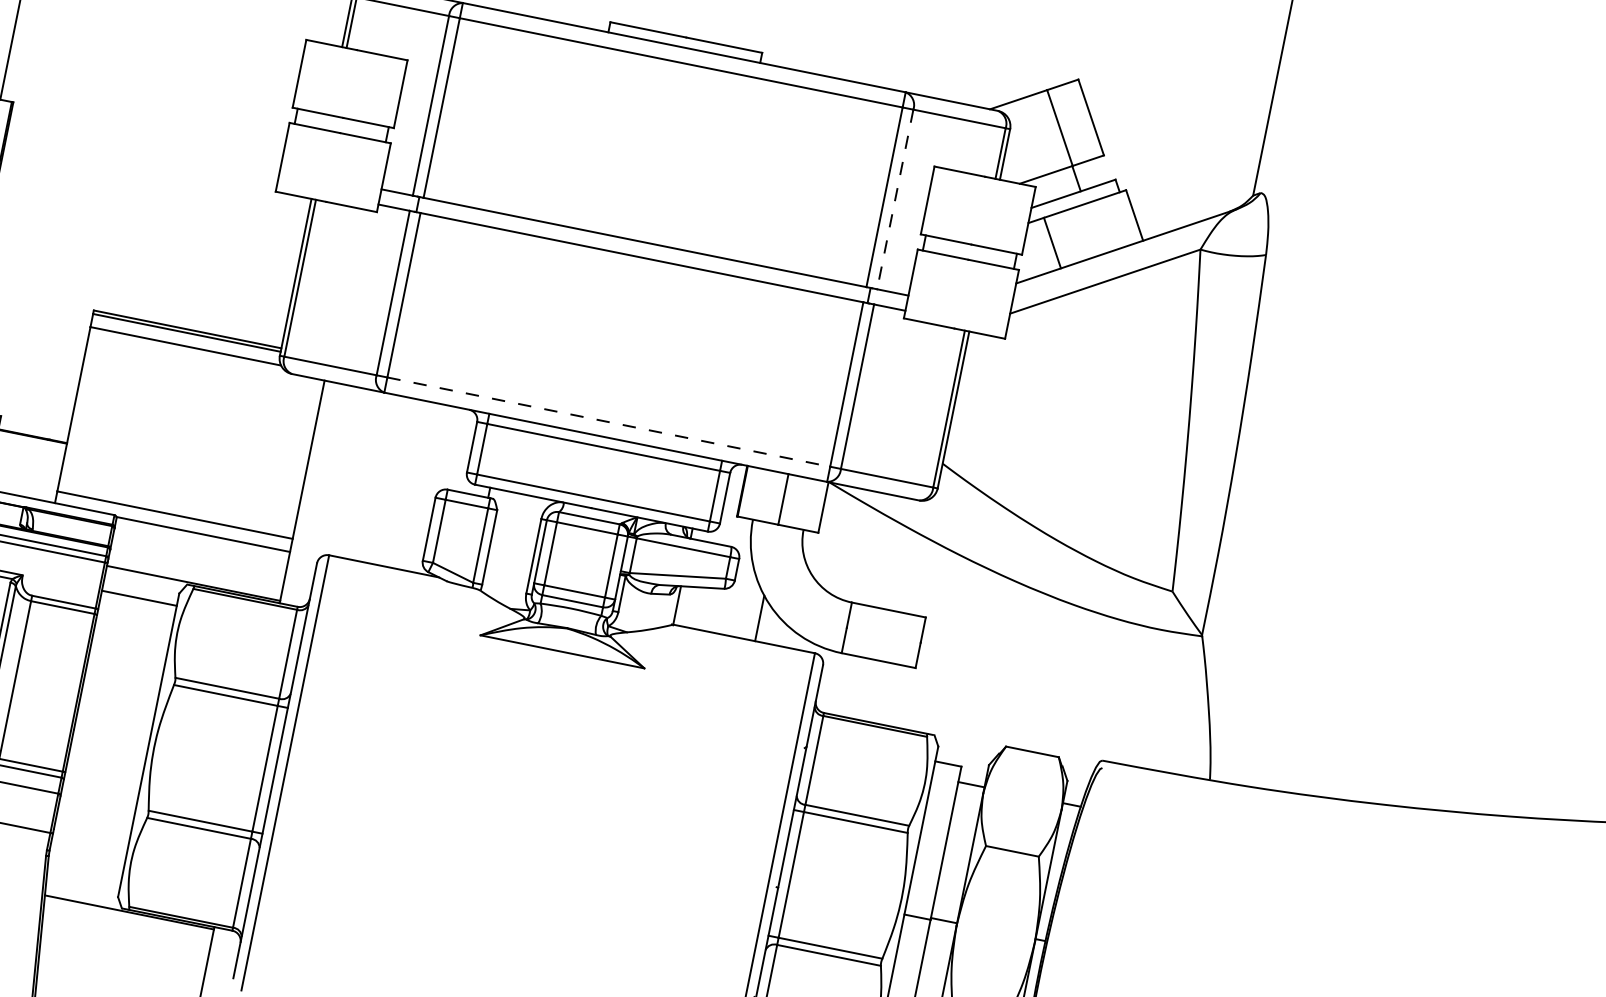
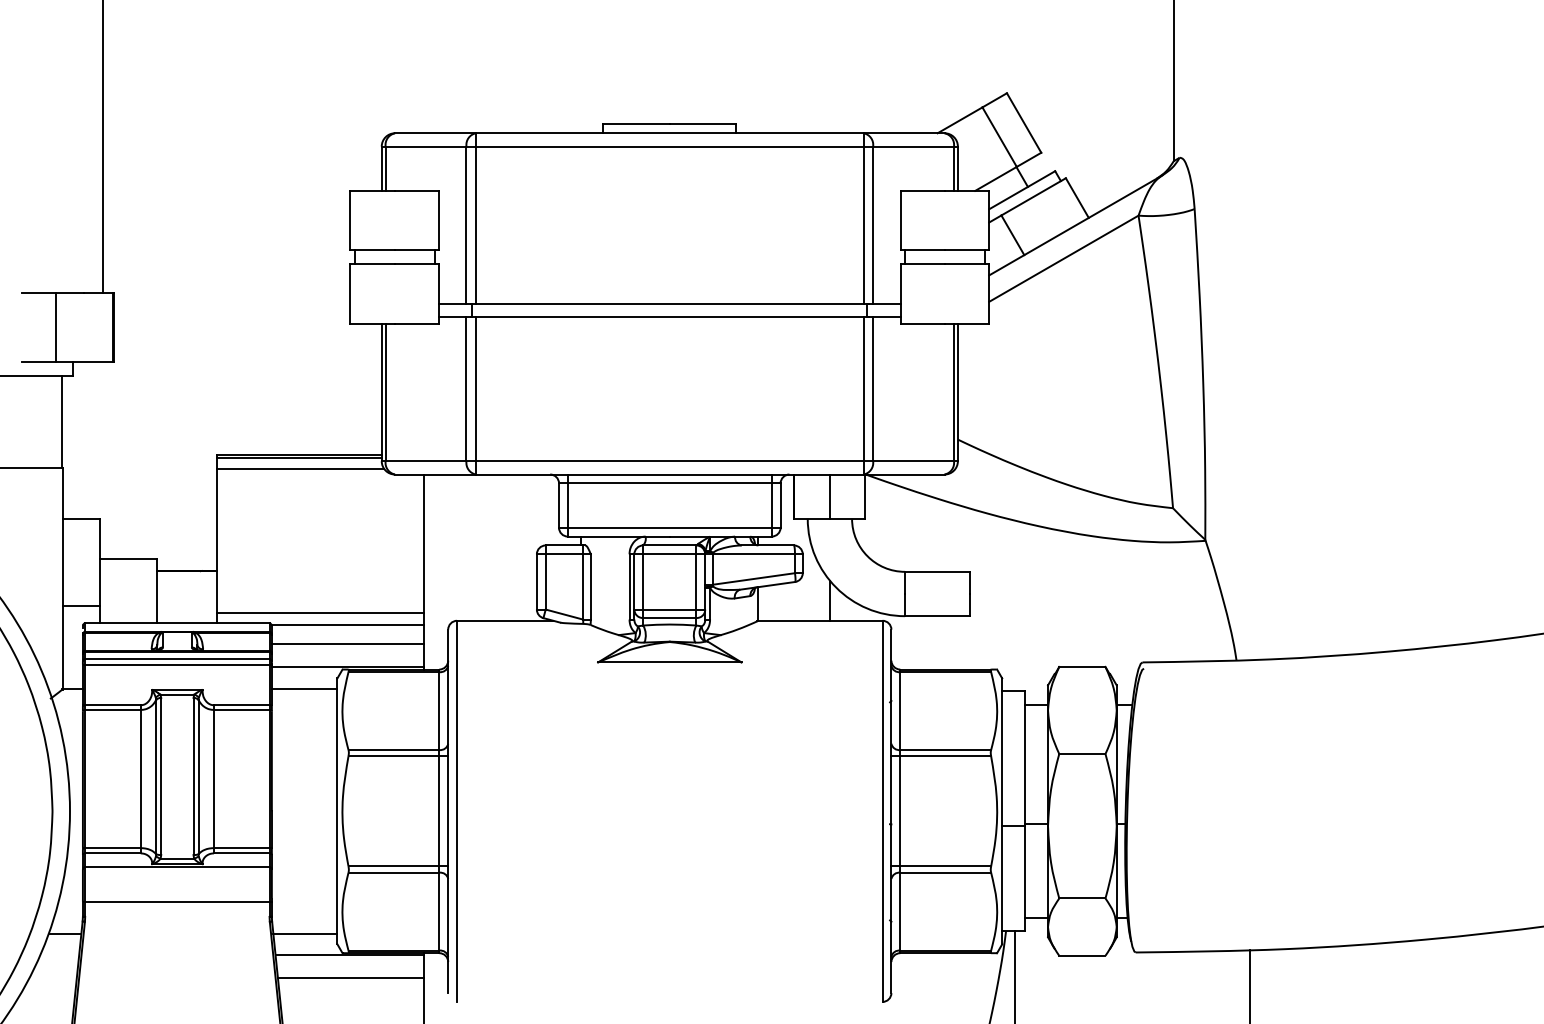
line: (895, 199) -> (873, 225), dashed -> solid
line: (608, 422) -> (669, 461), dashed -> solid
line: (198, 557) -> (347, 644), added
line: (84, 877) -> (305, 933), added
line: (125, 939) -> (350, 978), added

